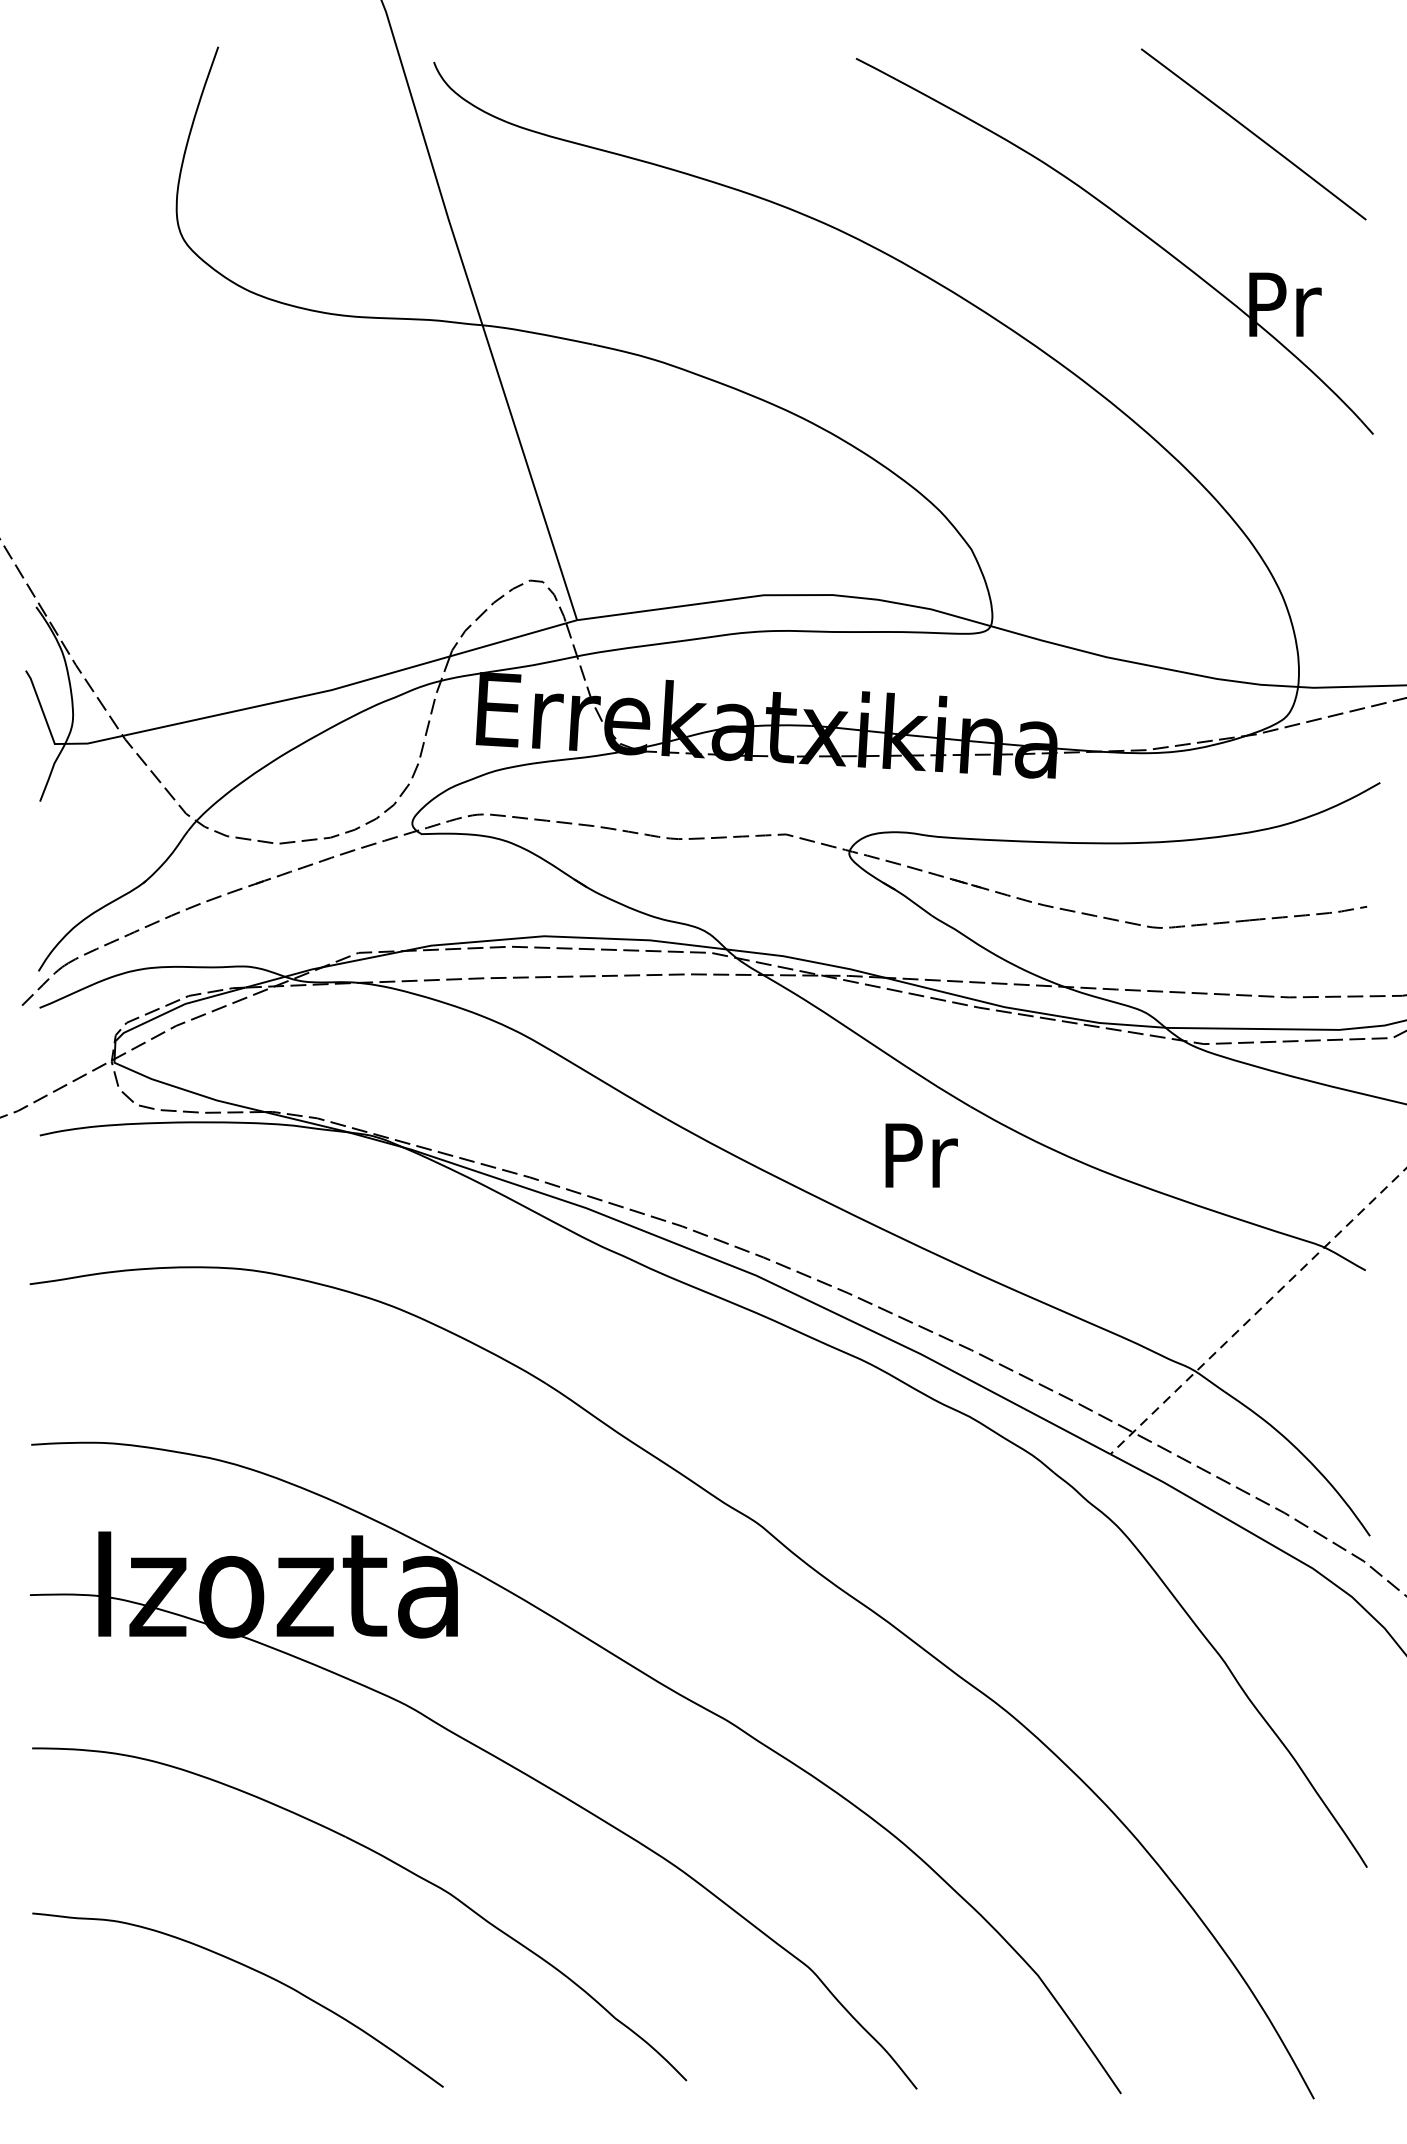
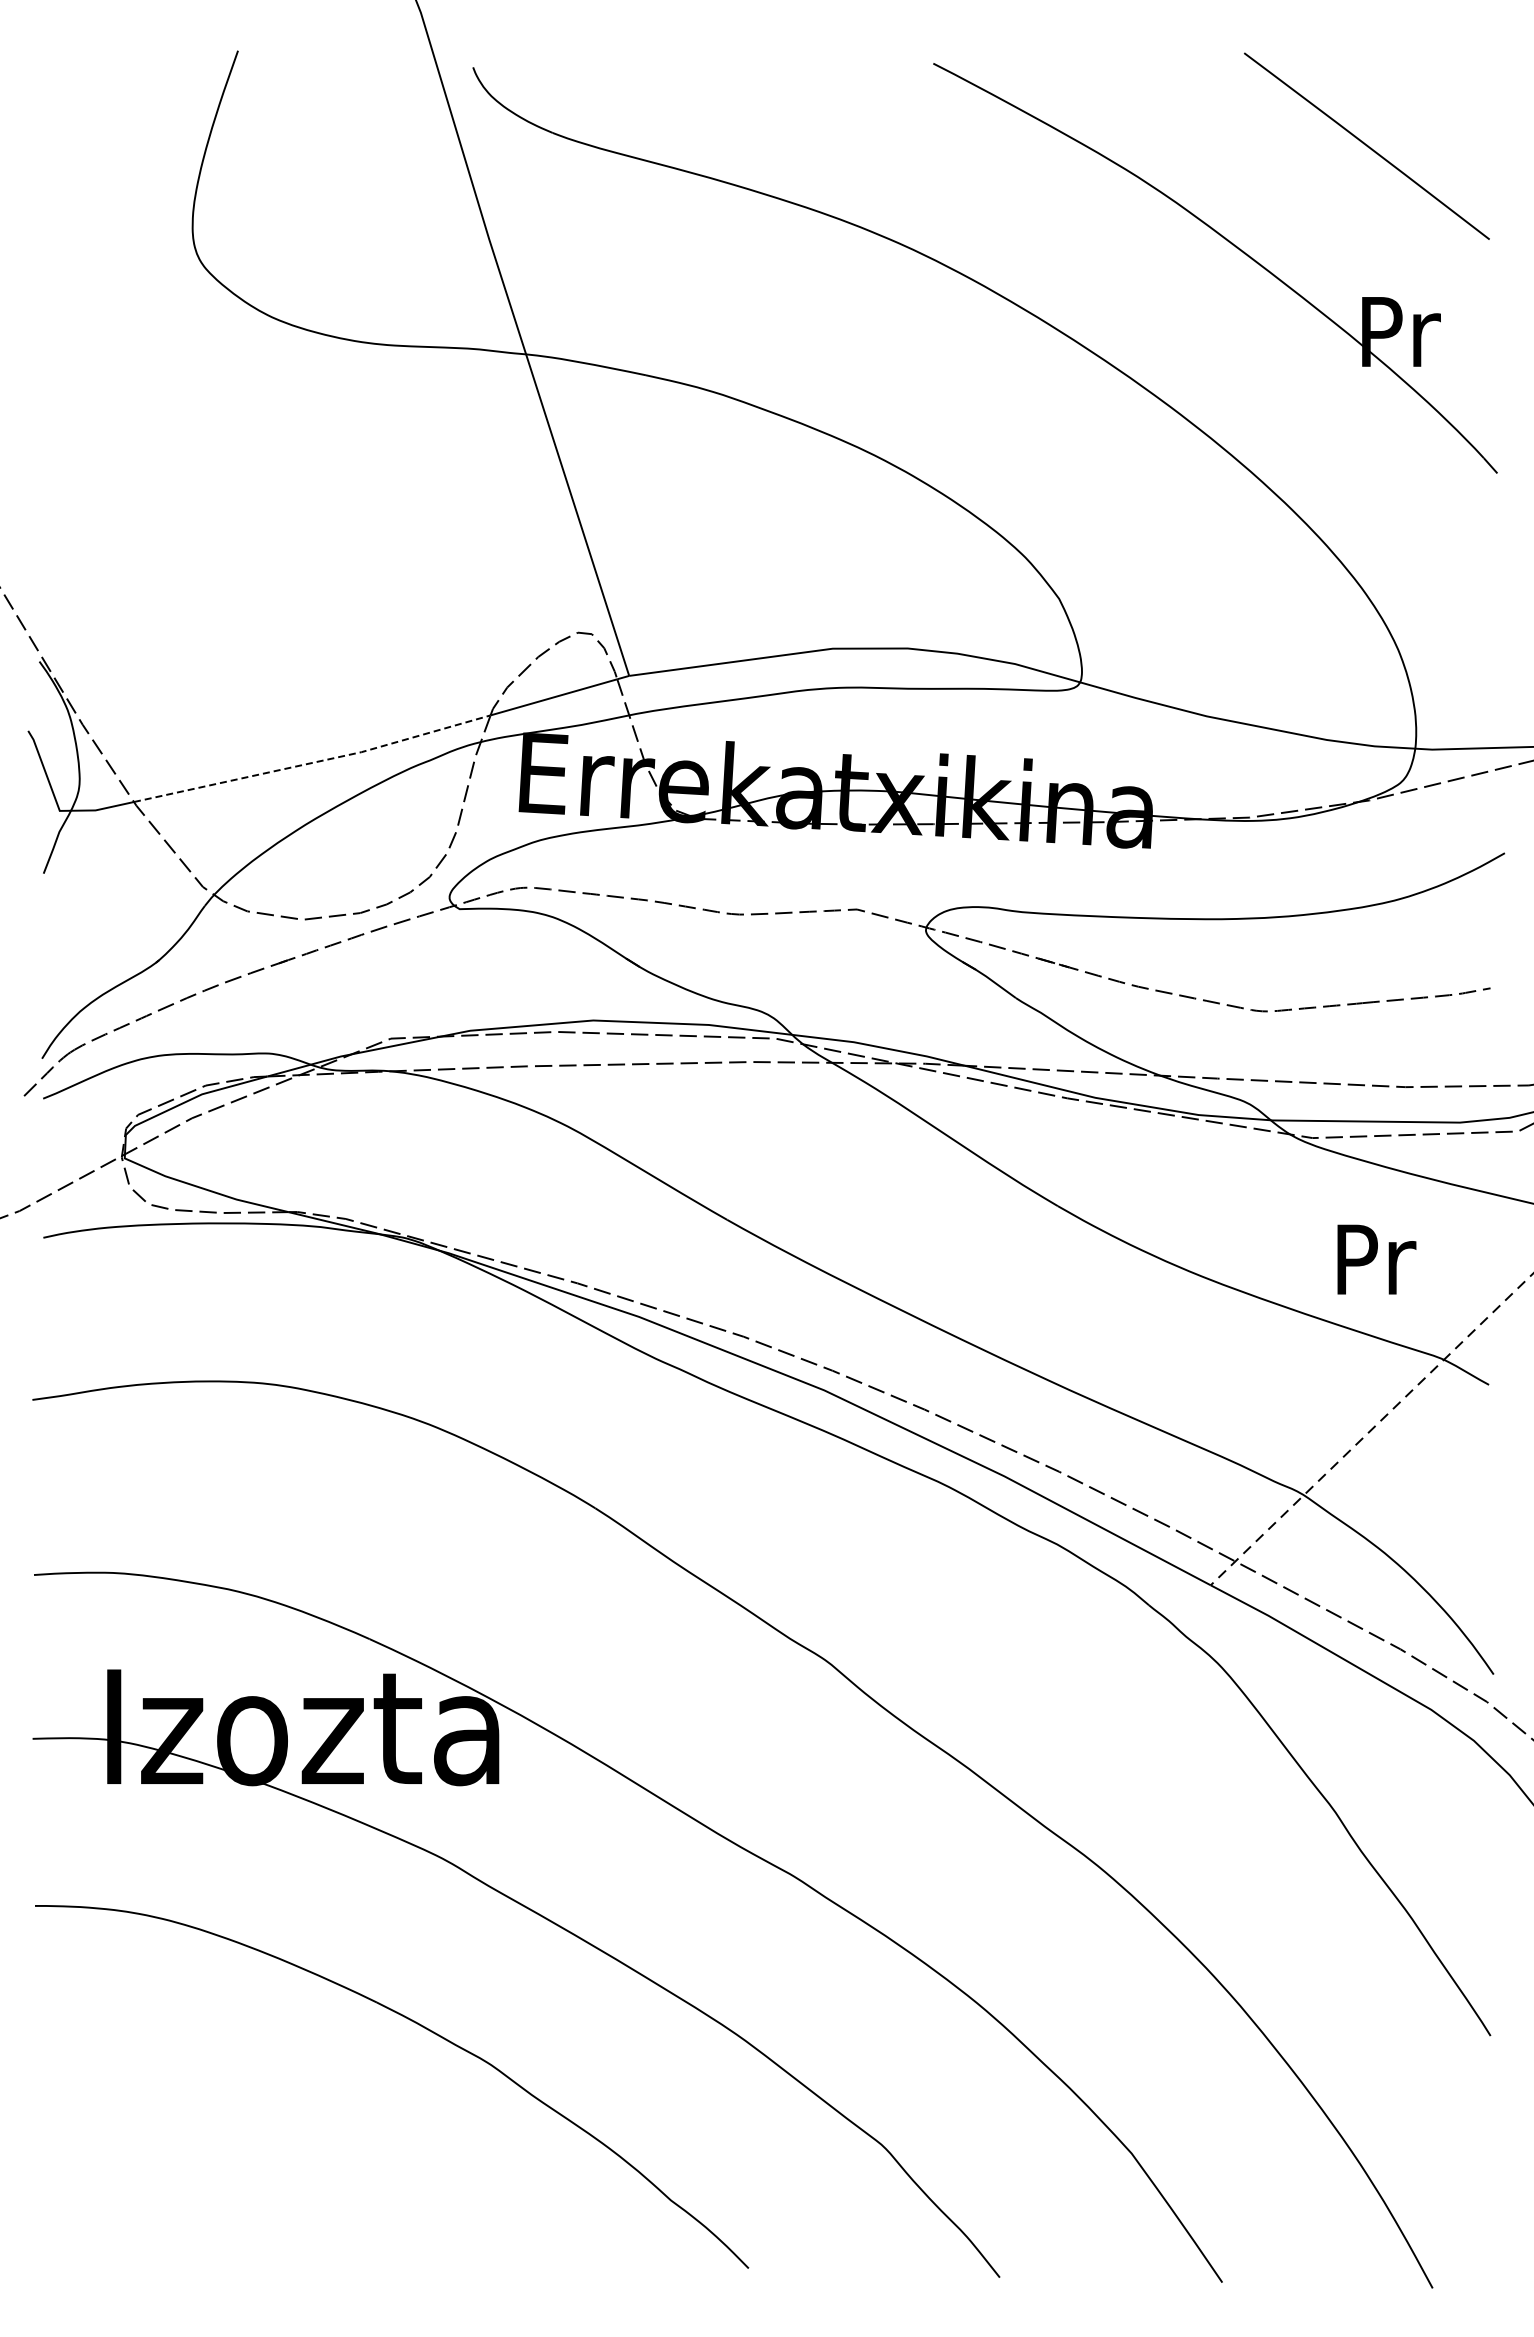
line: (287, 699) -> (313, 762), solid -> dashed
text: (921, 1155) -> (1376, 1259), moved
curve: (251, 1969) -> (274, 2147), removed

